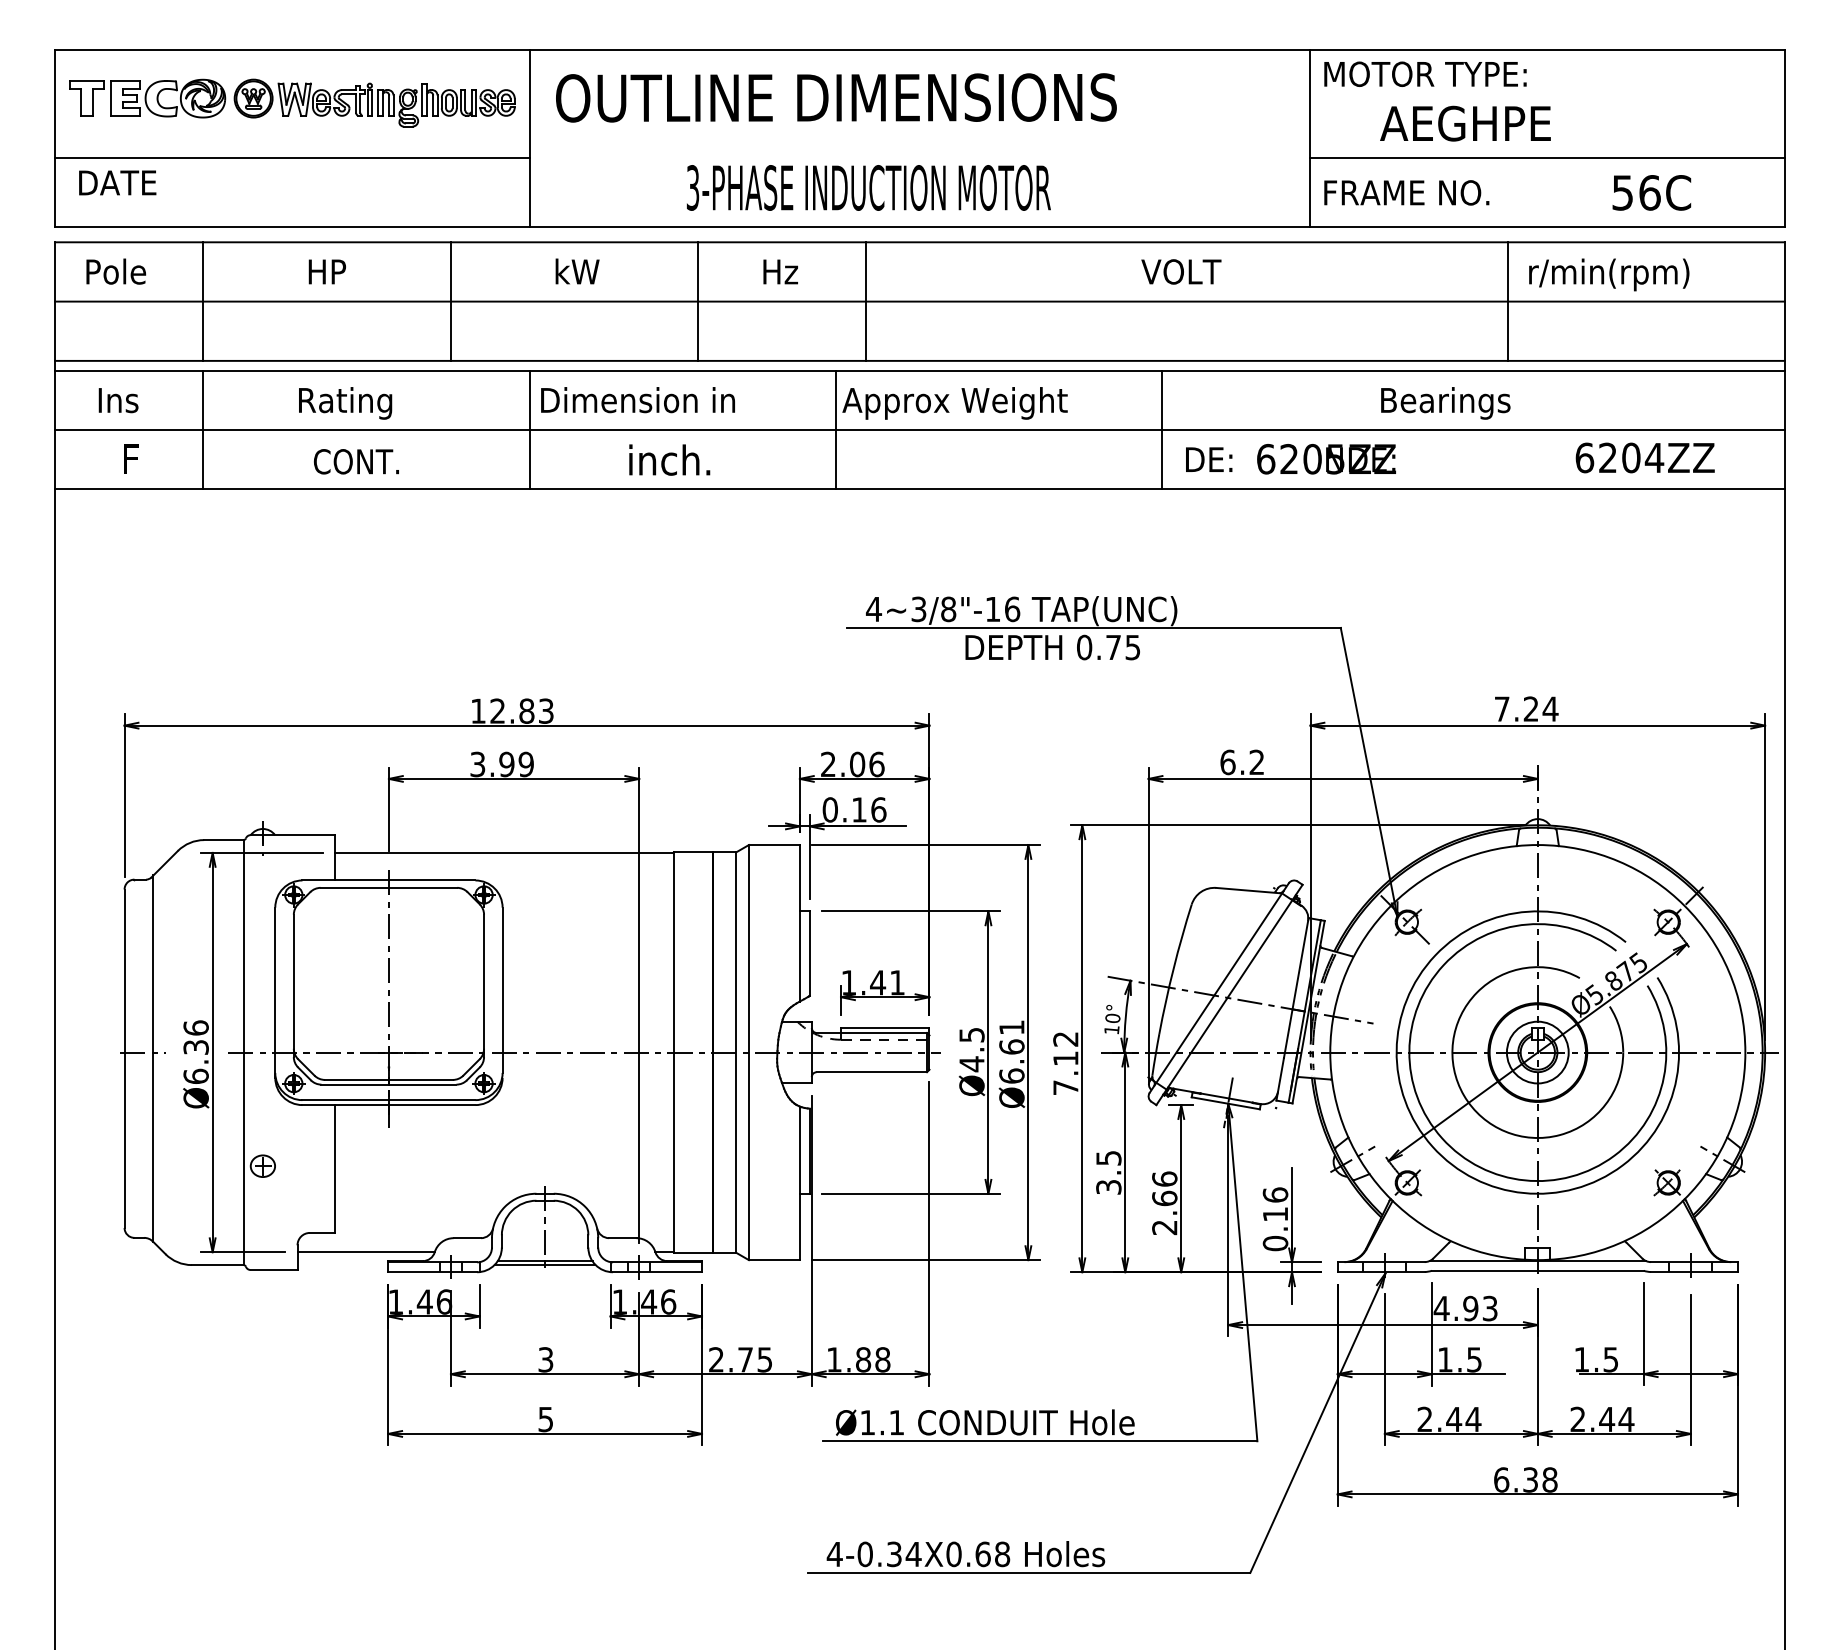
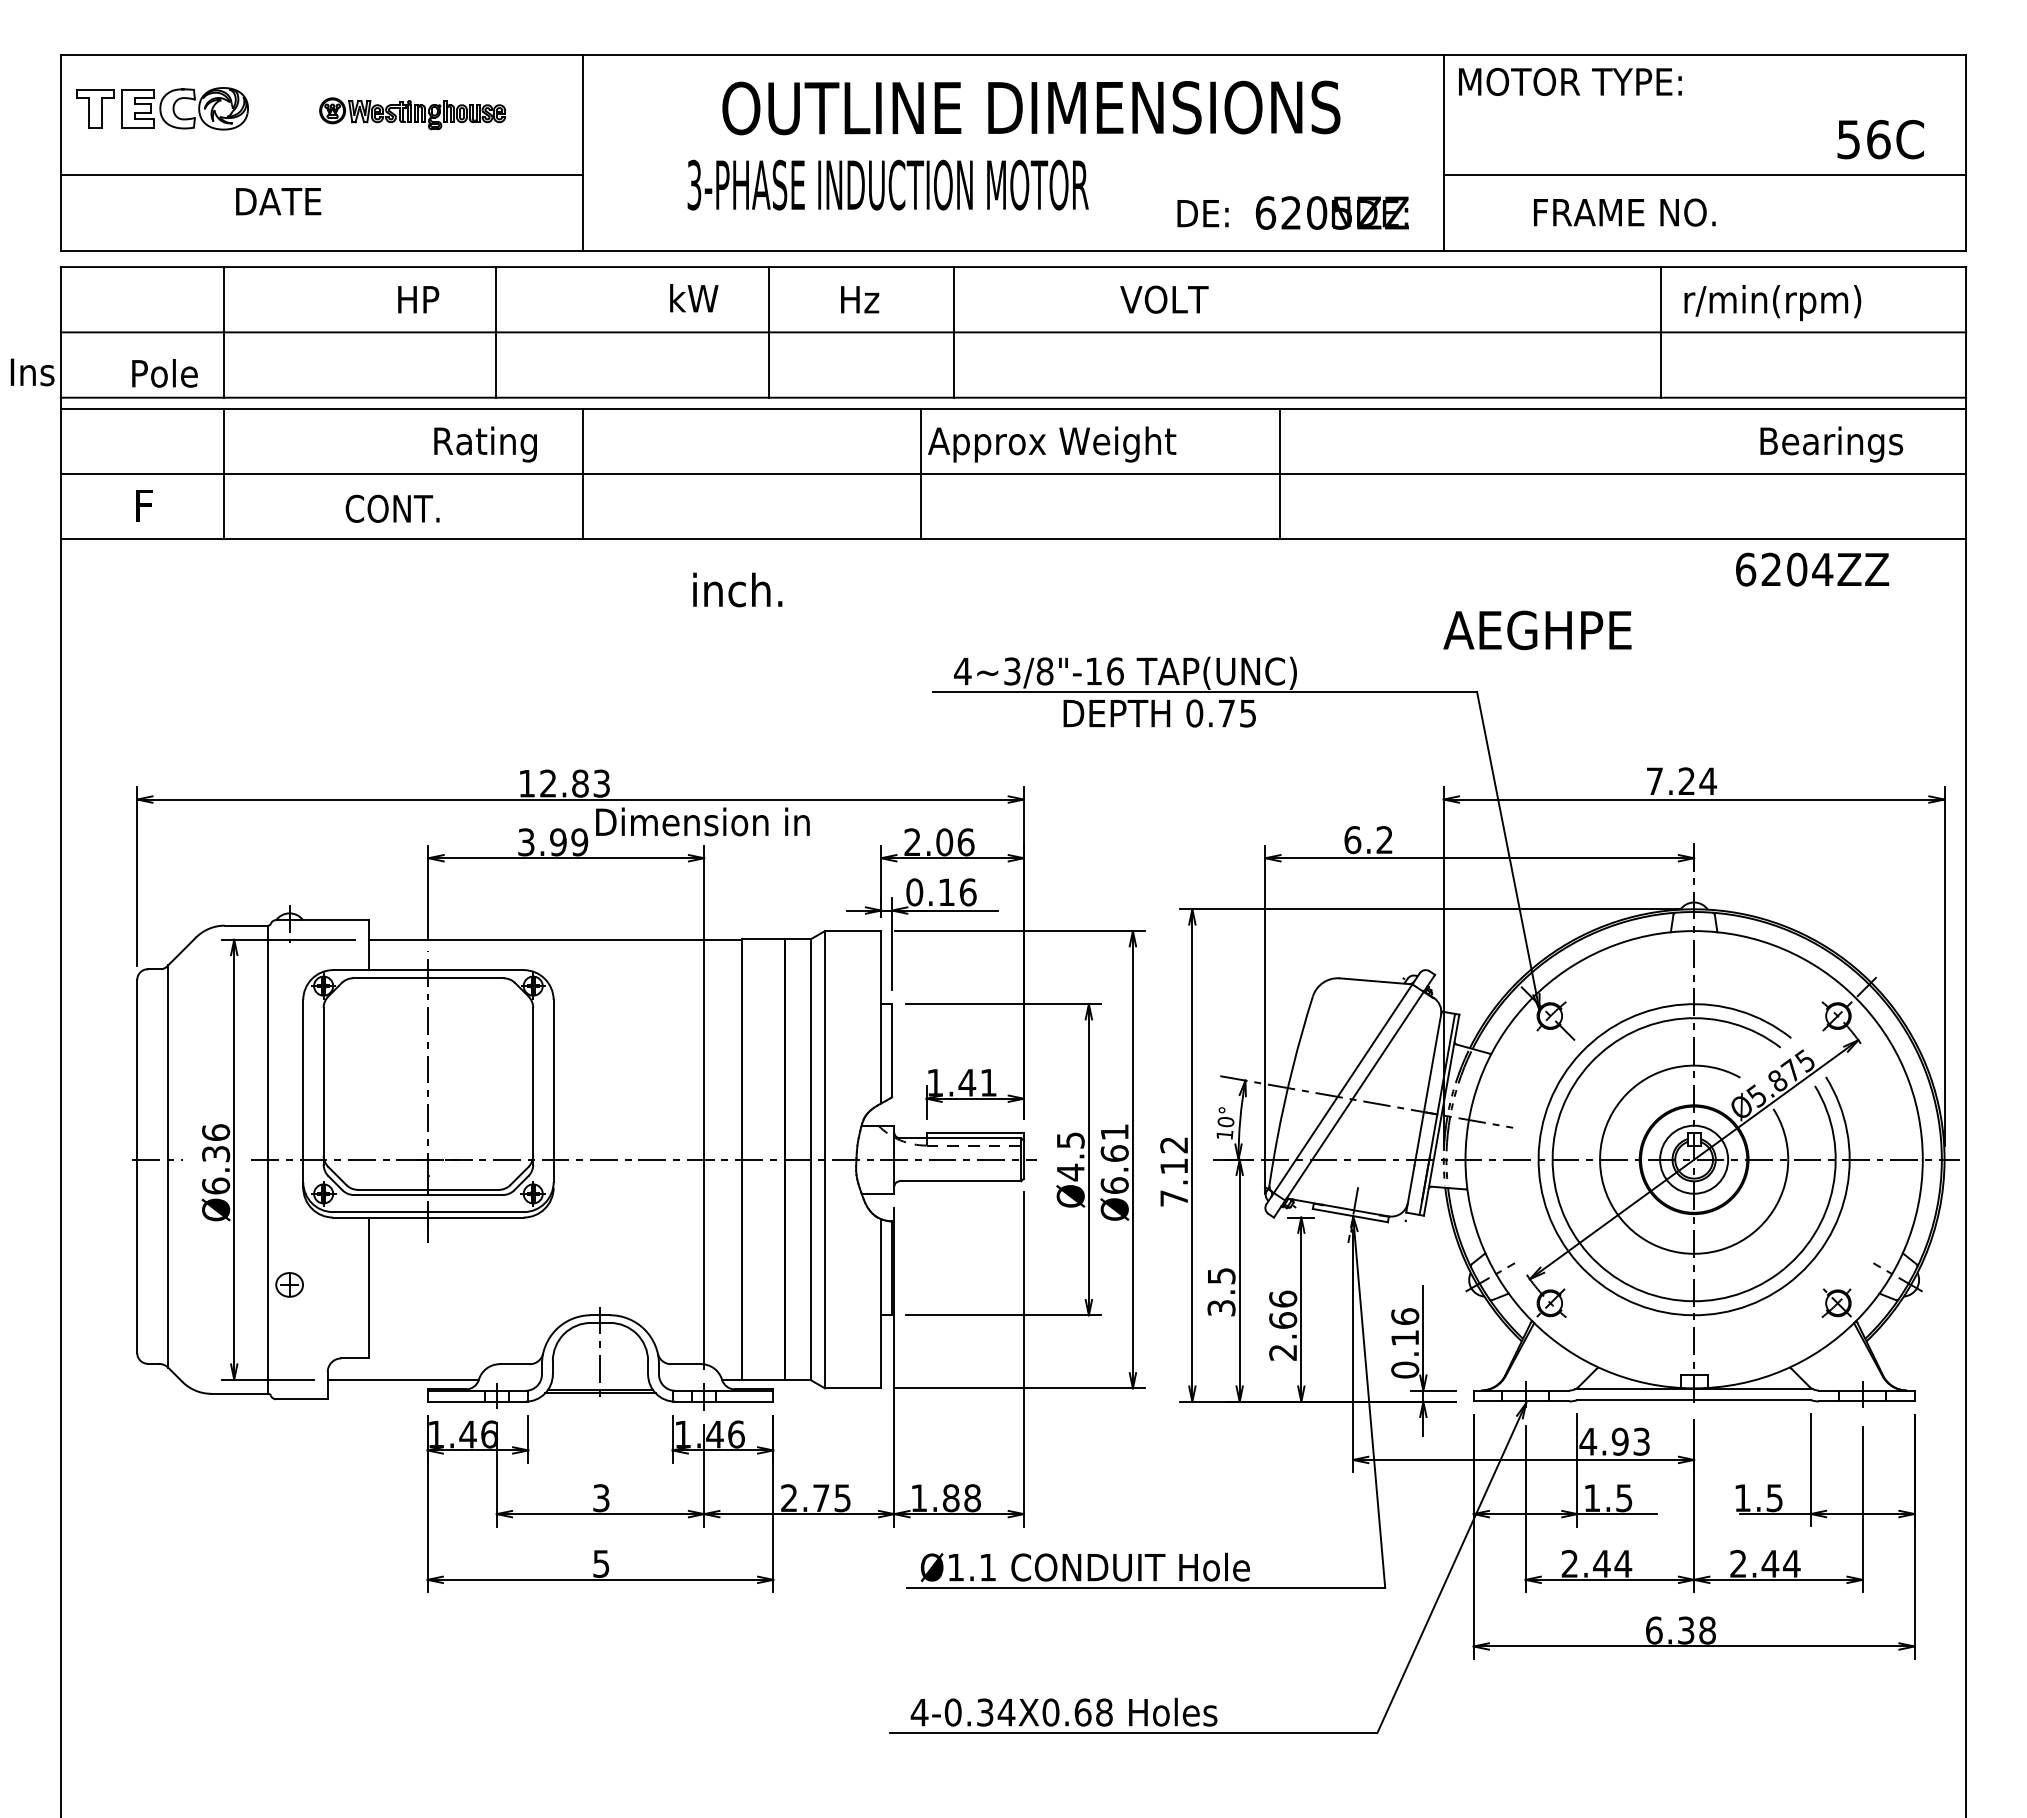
text: (836, 97) -> (1031, 107), moved
part: (374, 102) -> (412, 113), size x0.6
text: (1465, 123) -> (1537, 630), moved
text: (117, 182) -> (278, 201), moved
text: (868, 187) -> (887, 184), moved
text: (1406, 192) -> (1624, 212), moved
text: (1651, 192) -> (1880, 139), moved
text: (115, 271) -> (164, 373), moved
text: (327, 271) -> (418, 299), moved
text: (577, 271) -> (694, 298), moved
text: (1181, 271) -> (1164, 299), moved
text: (637, 399) -> (702, 821), moved
text: (118, 400) -> (32, 372), moved
text: (345, 403) -> (485, 444), moved
text: (1445, 403) -> (1831, 444), moved
text: (1645, 457) -> (1812, 569), moved
text: (1290, 458) -> (1292, 212), moved
text: (669, 459) -> (737, 589), moved

